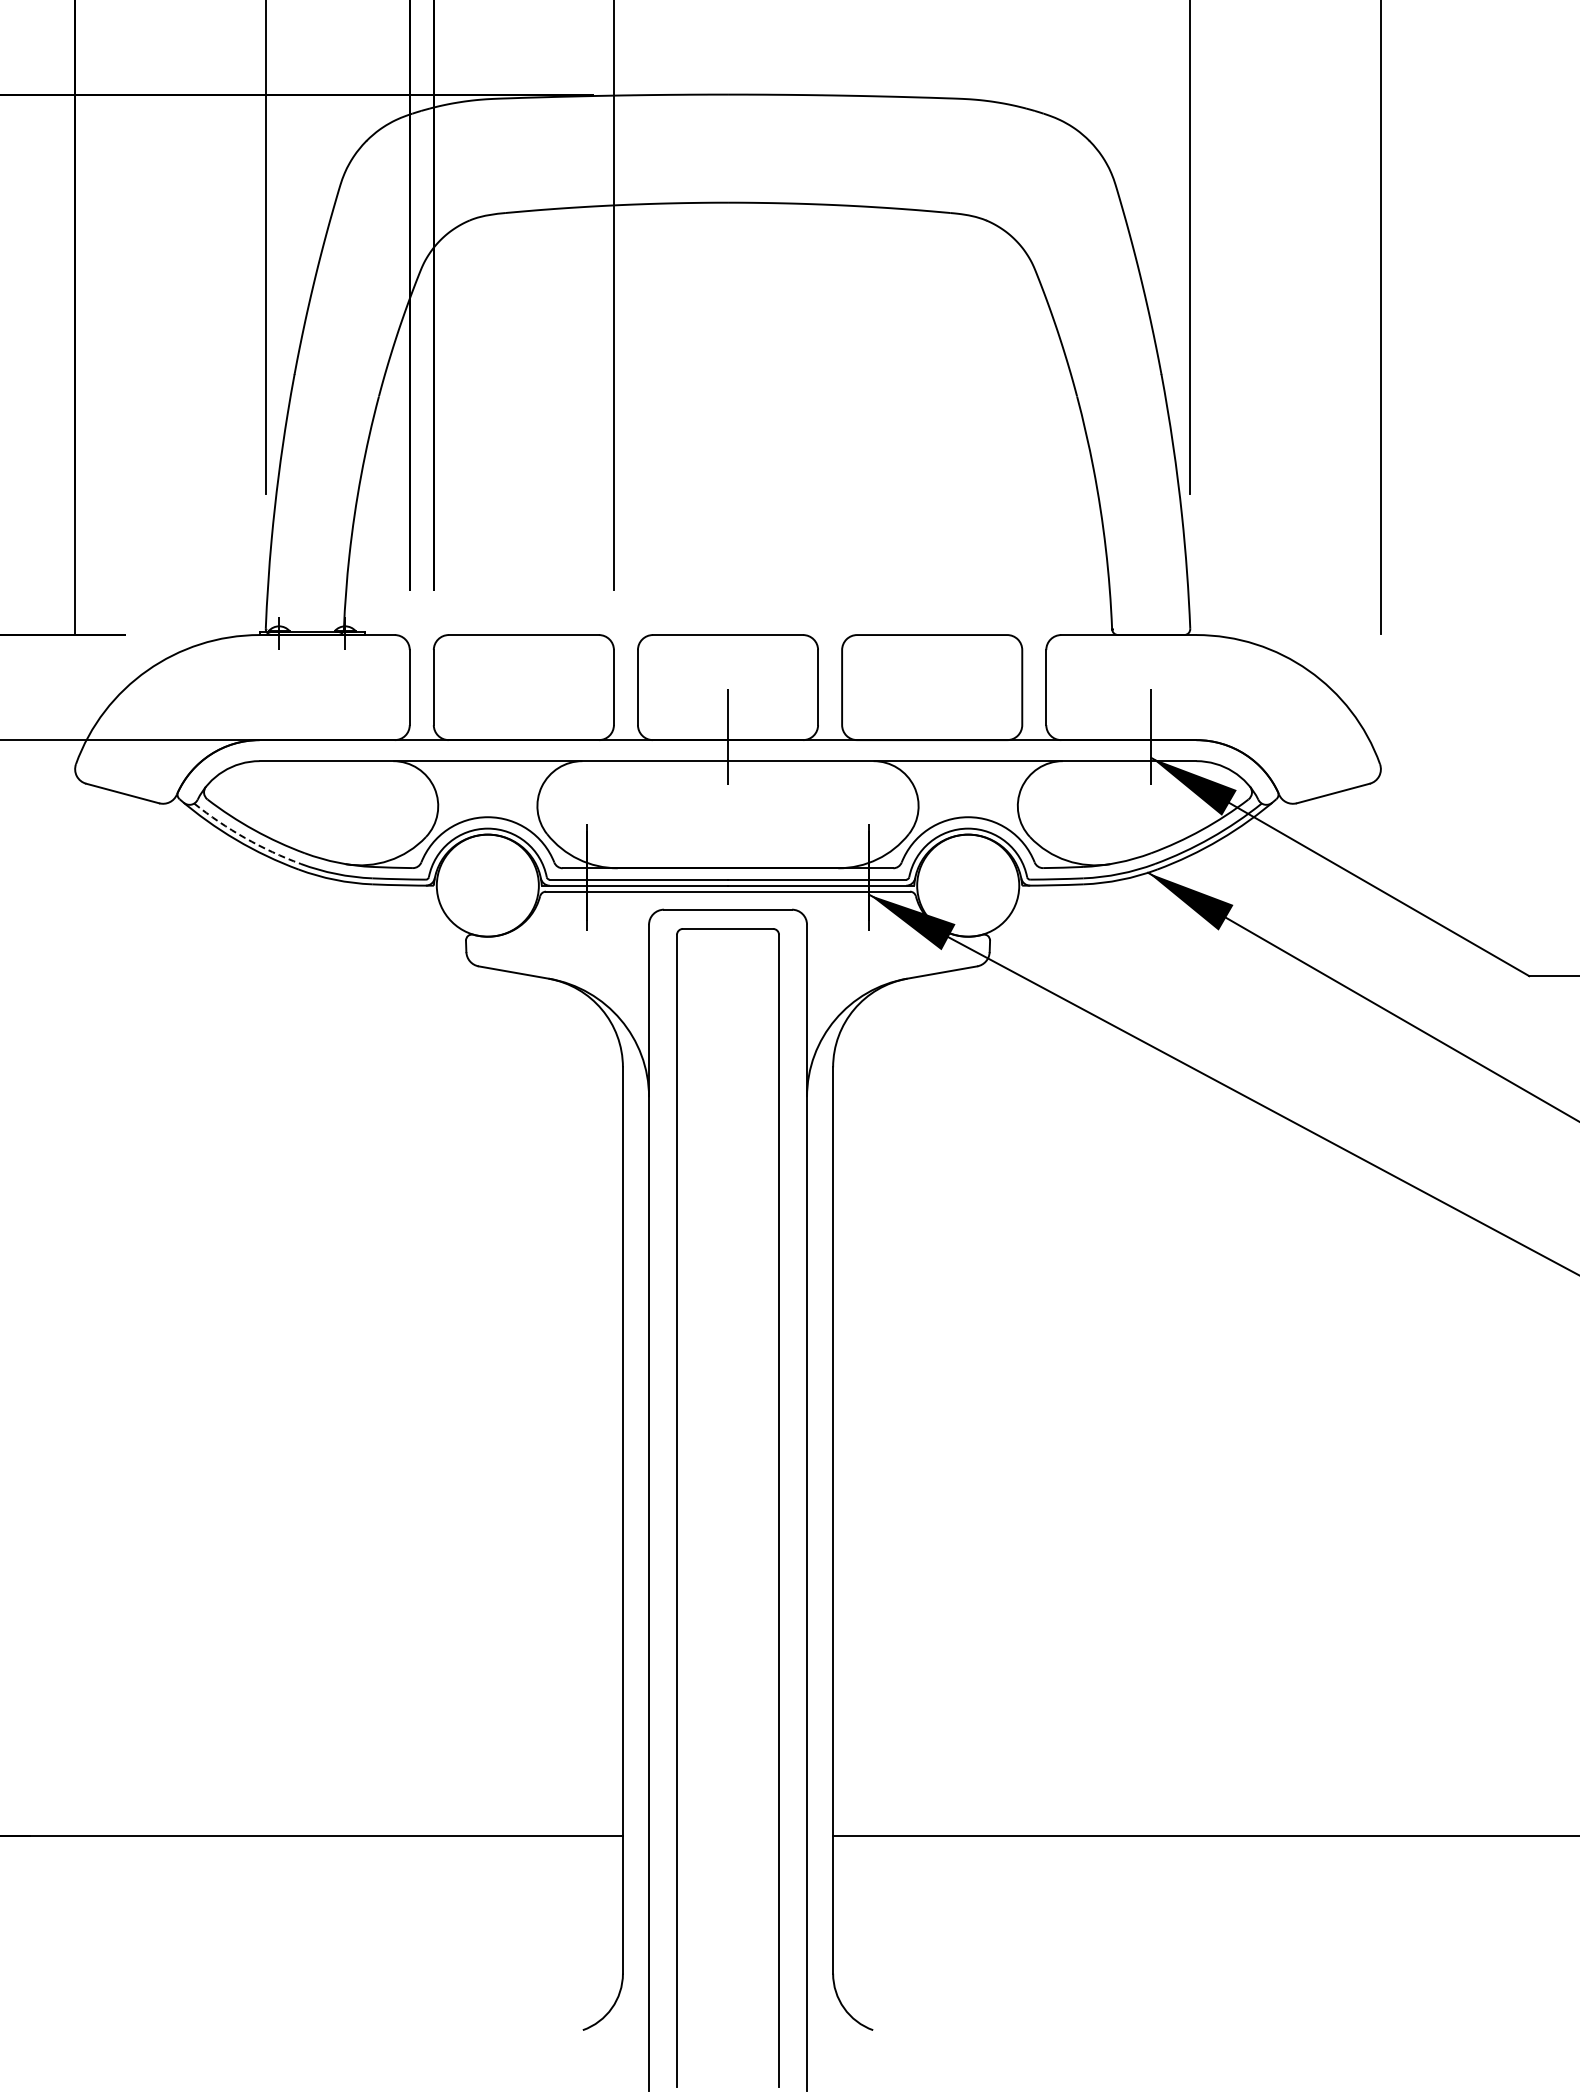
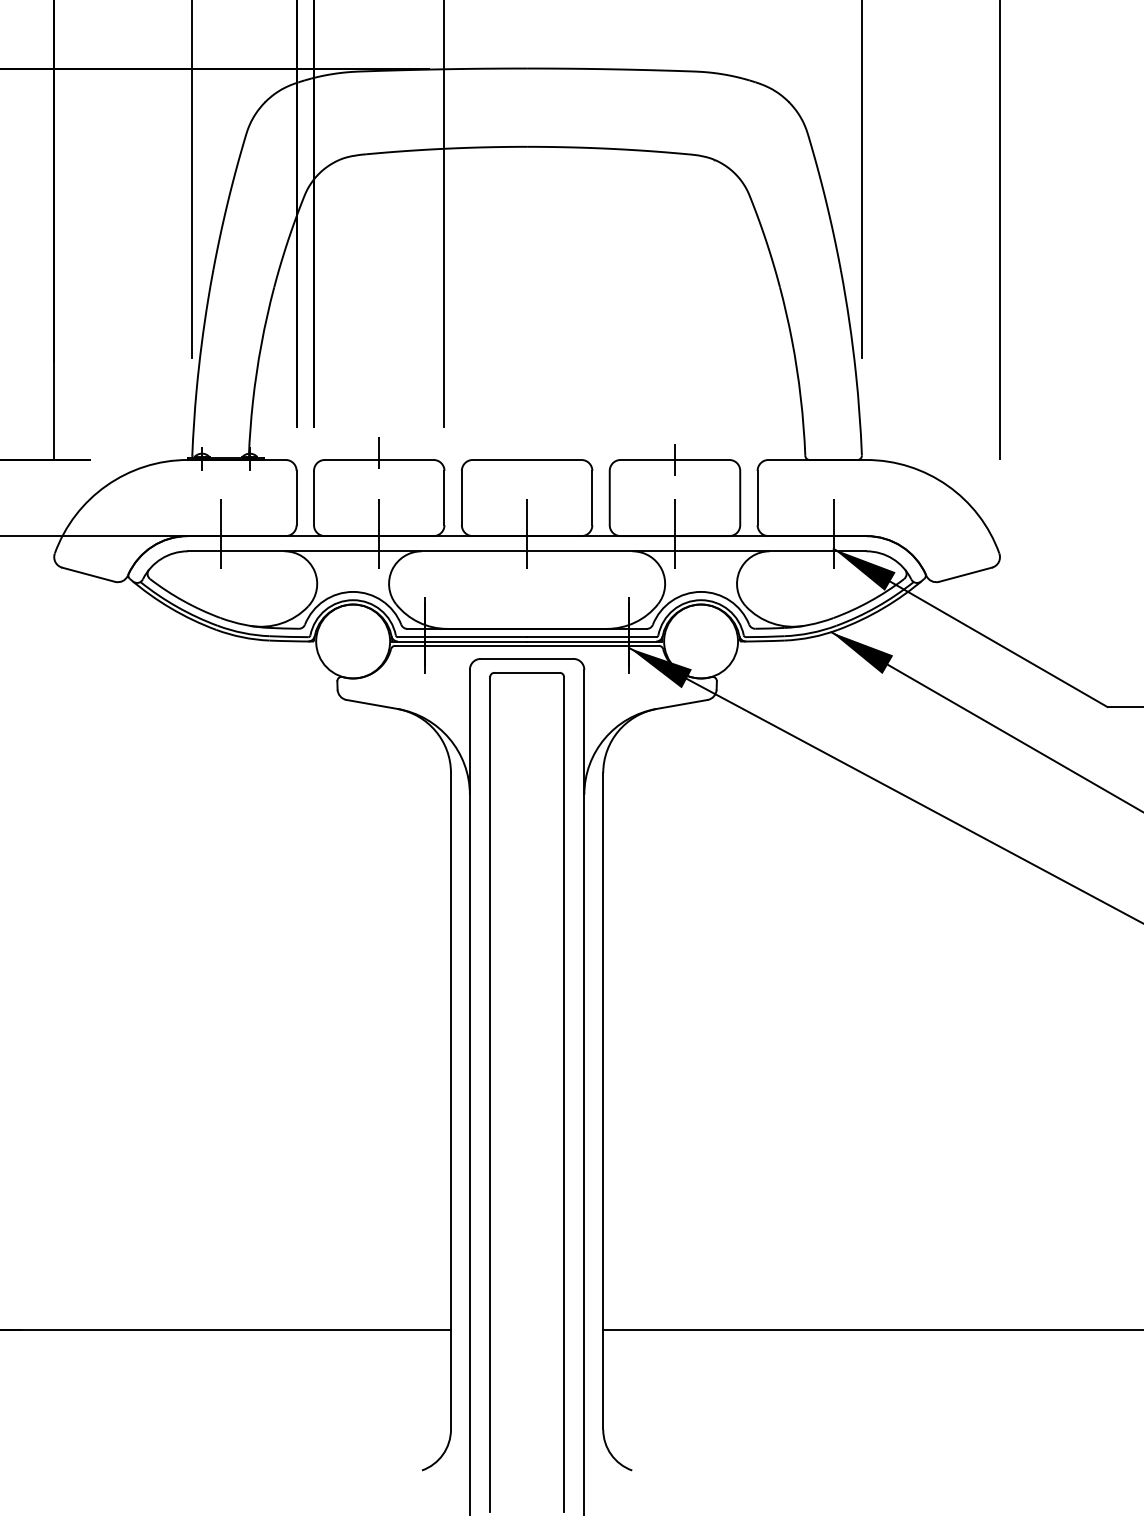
line: (523, 625) -> (378, 453), added
line: (932, 634) -> (675, 459), added
line: (304, 737) -> (220, 534), added
line: (523, 737) -> (378, 534), added
line: (932, 737) -> (675, 534), added
arc: (245, 838) -> (177, 607), dashed -> solid

